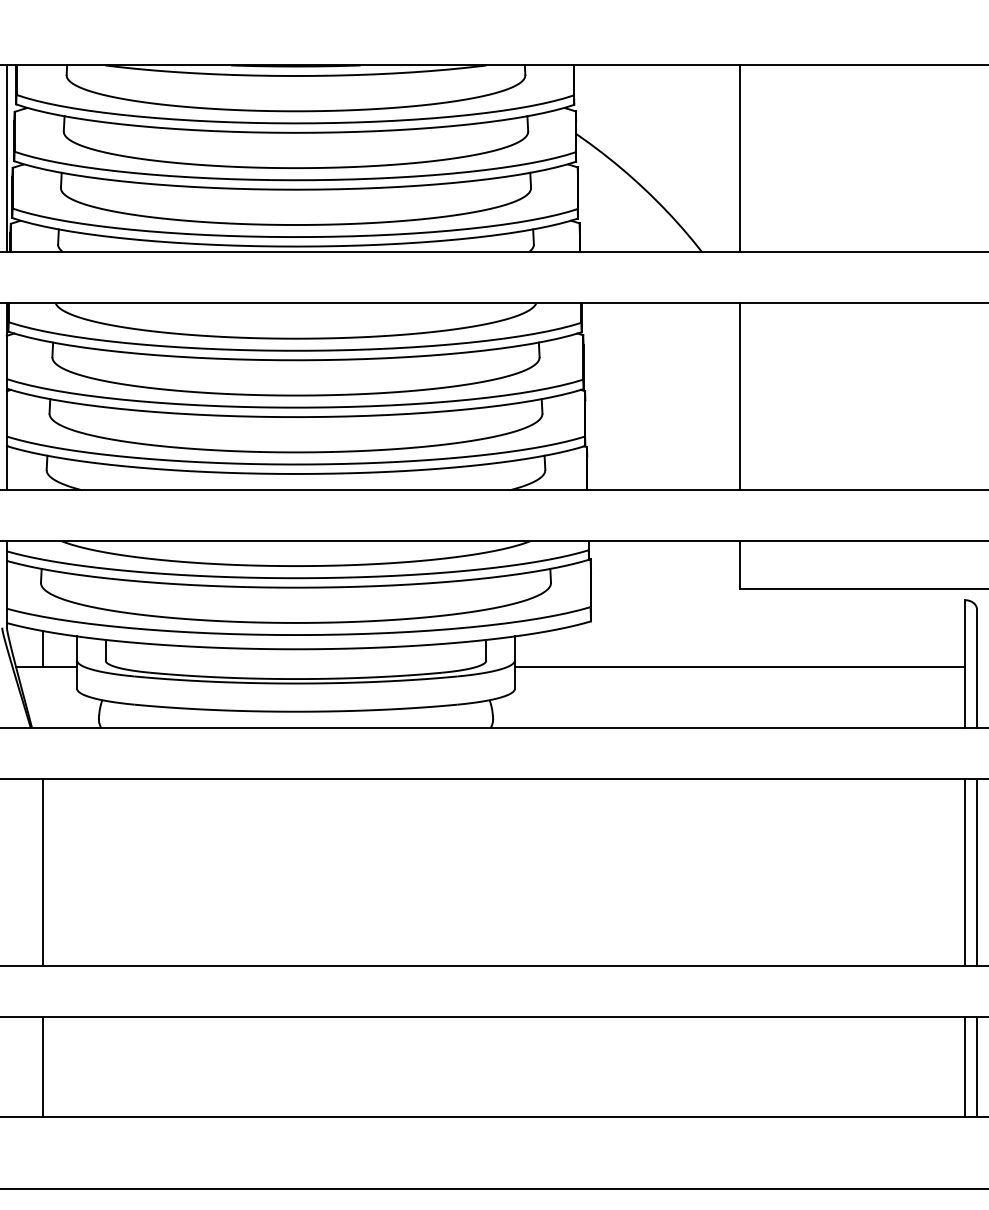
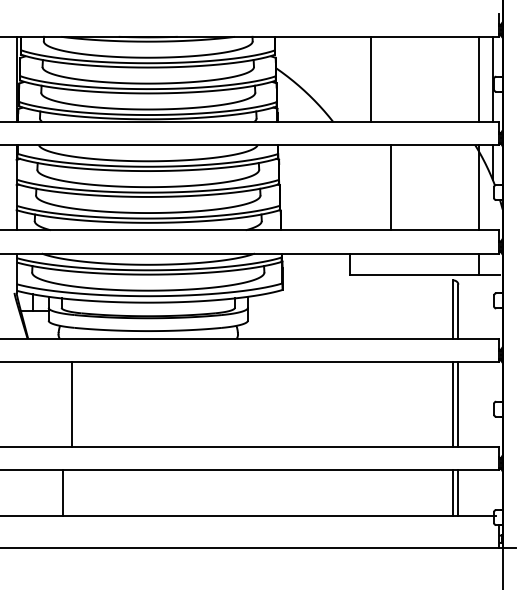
line: (740, 156) -> (371, 78), moved
line: (740, 396) -> (391, 187), moved
line: (737, 666) -> (349, 310), removed
line: (41, 870) -> (71, 403), moved
line: (41, 1066) -> (62, 492), moved

